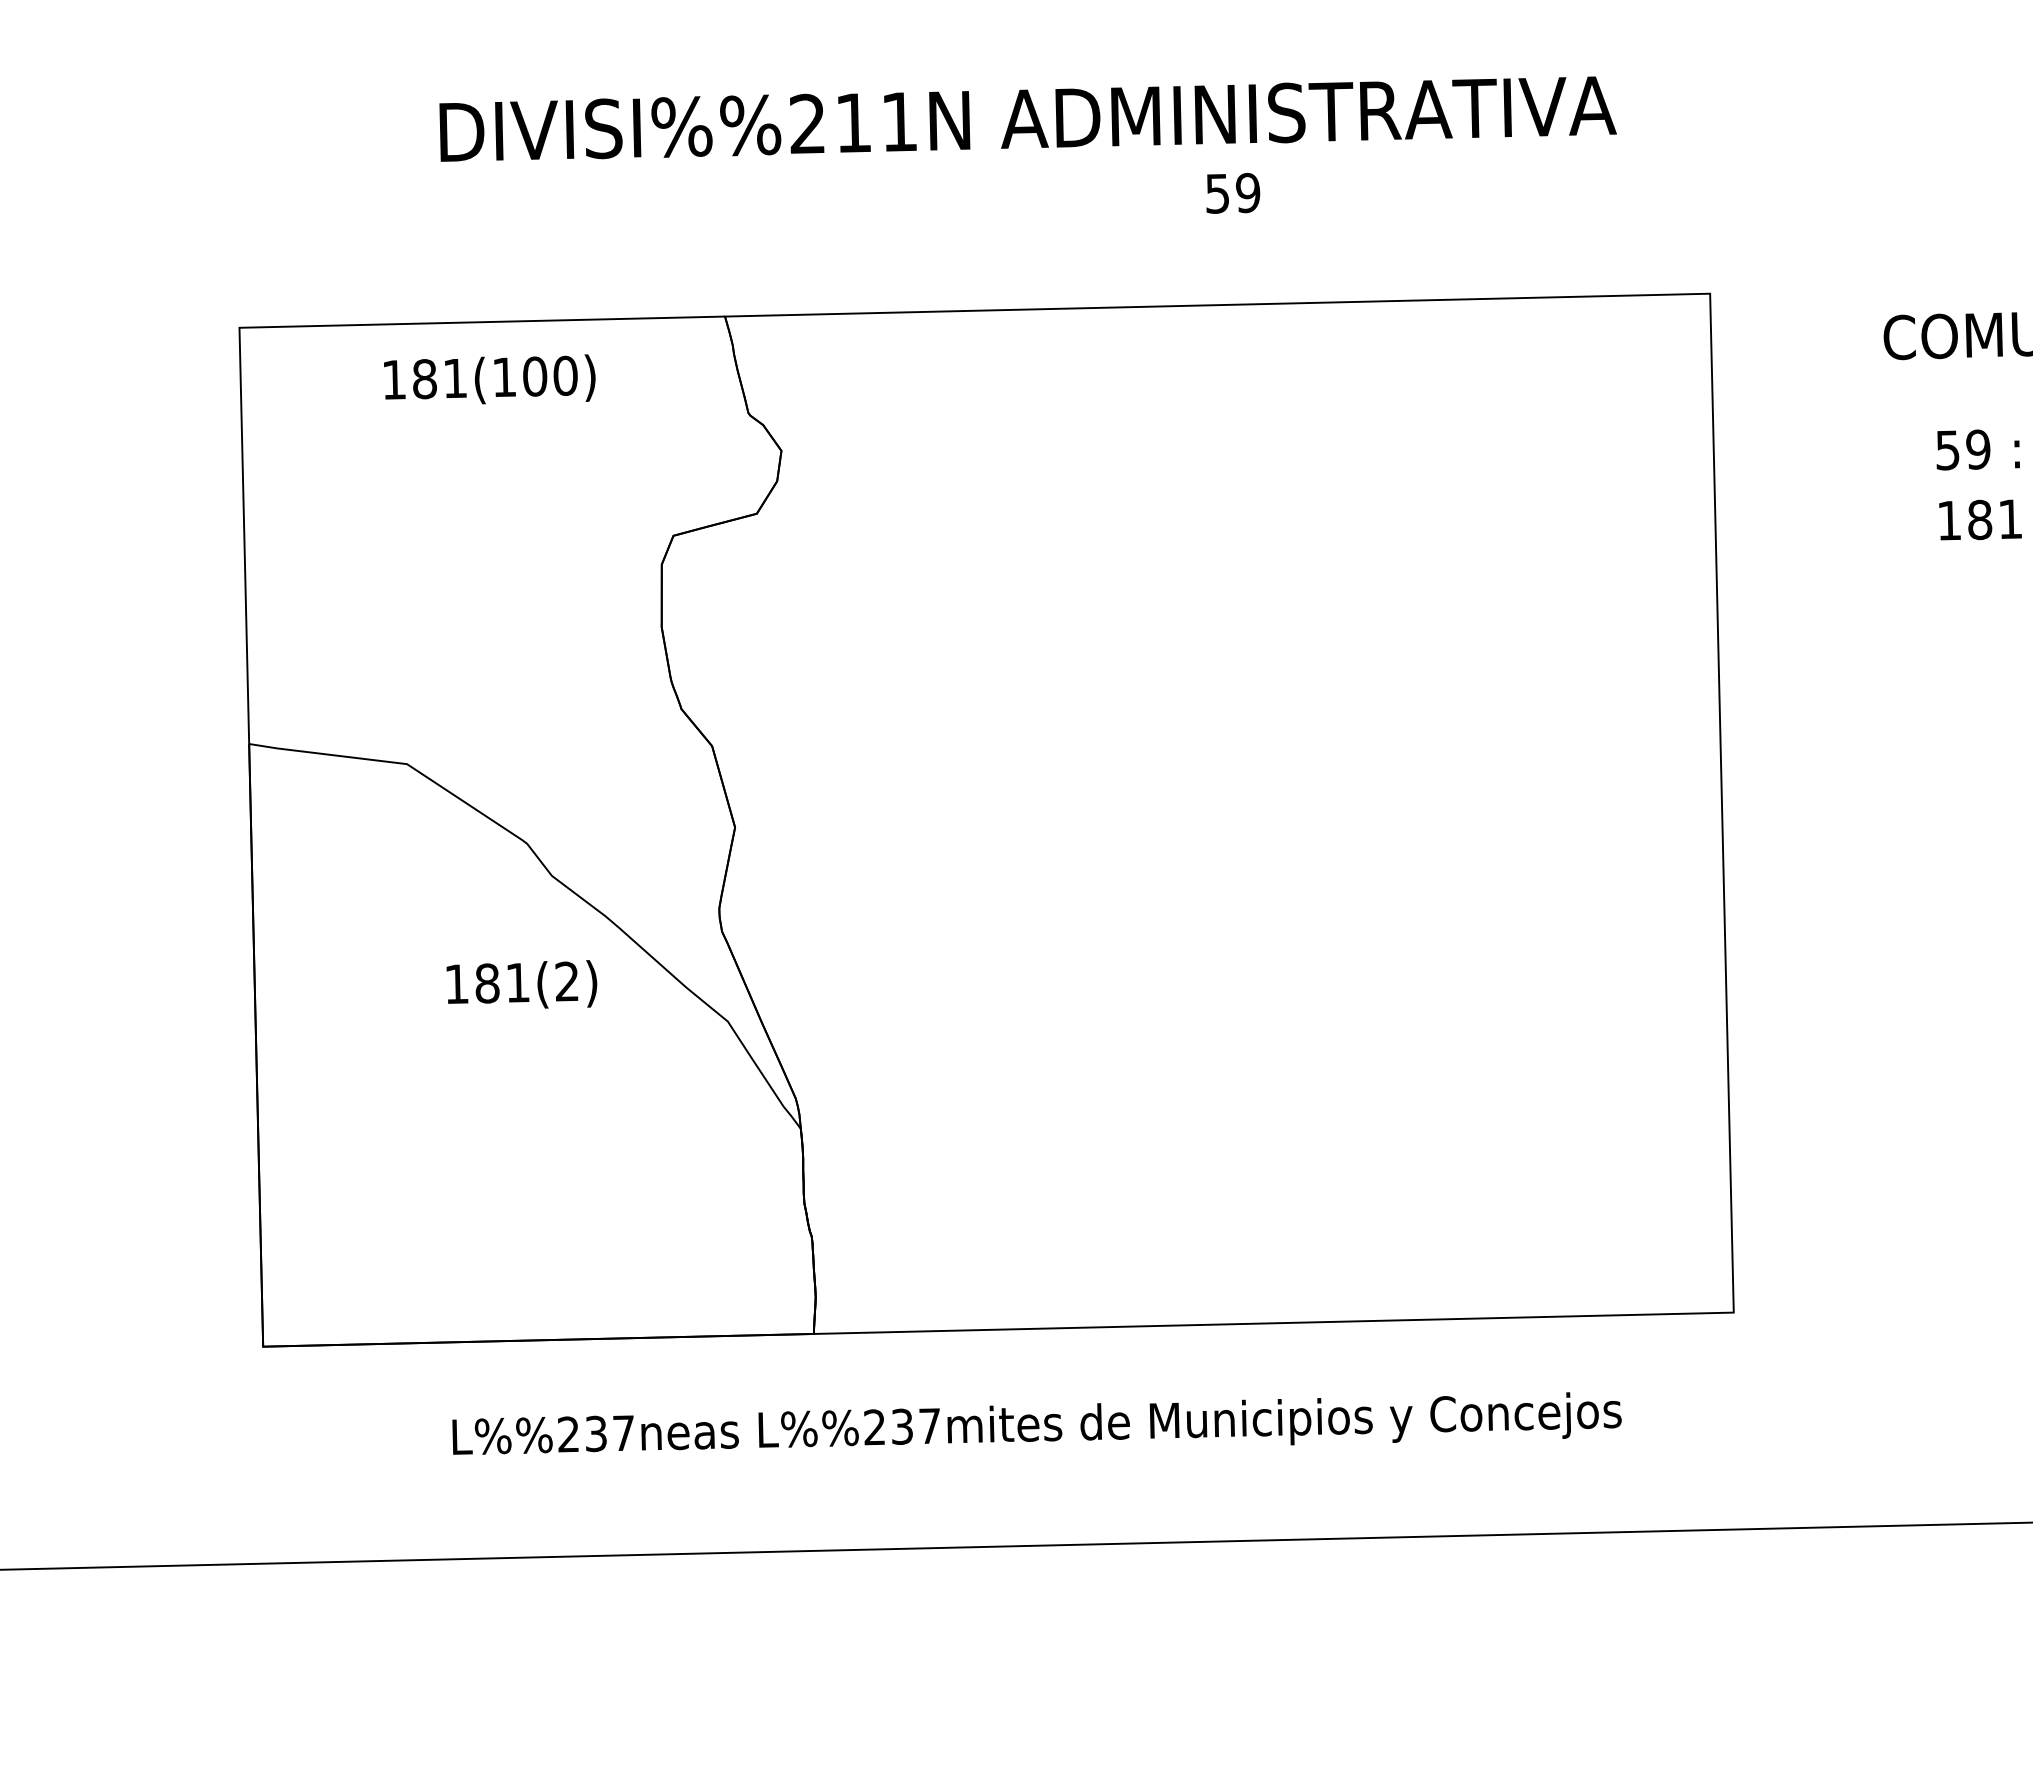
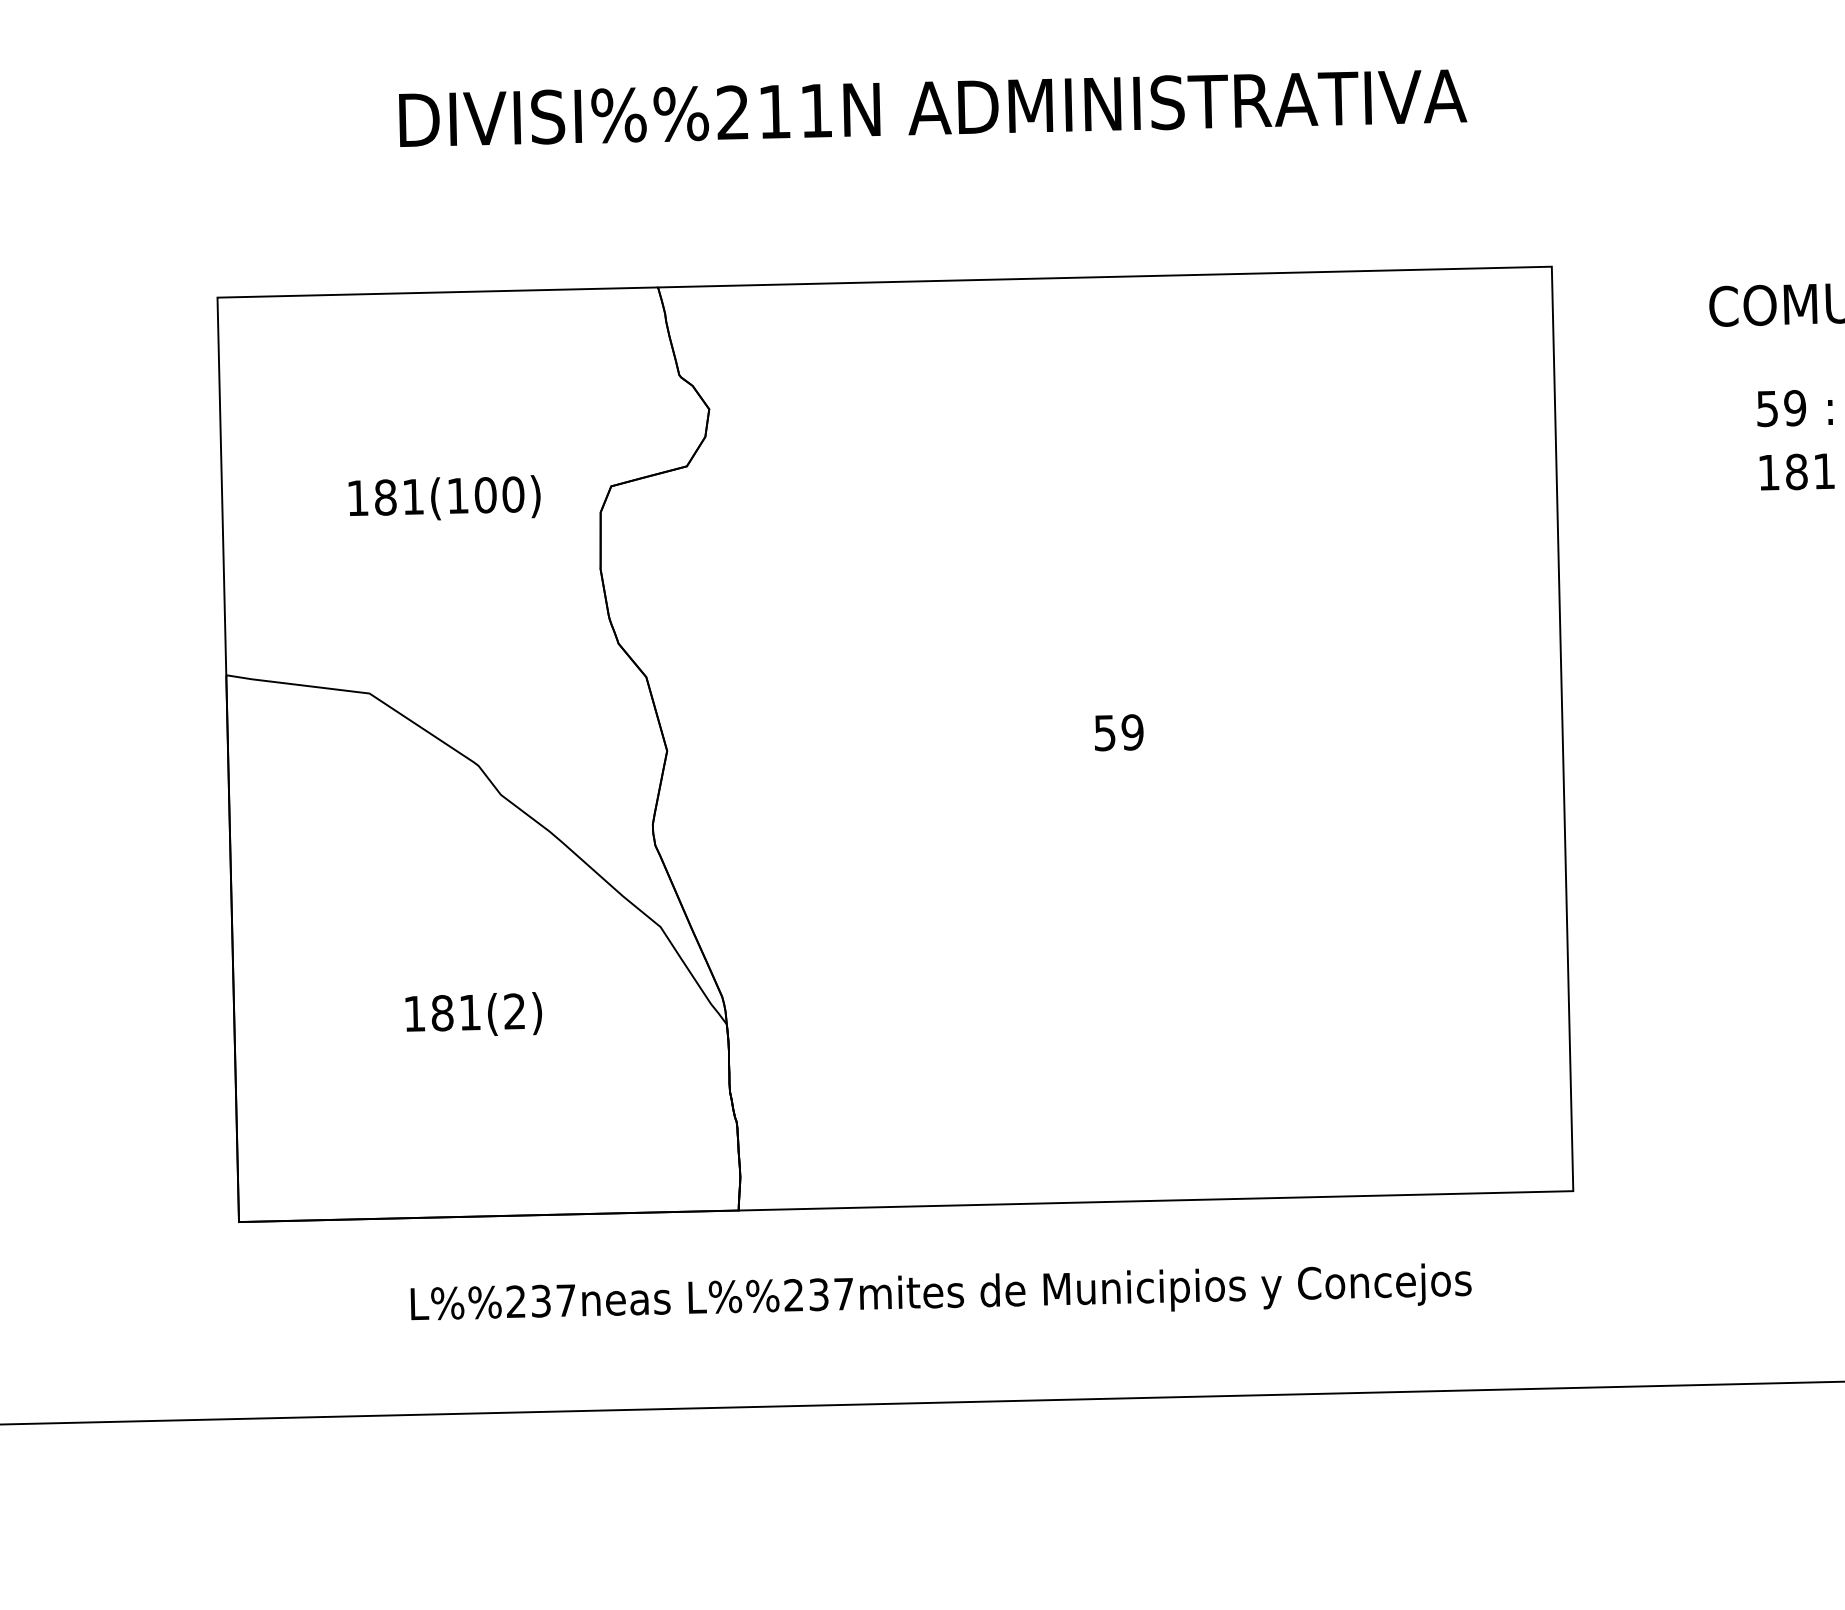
text: (1233, 193) -> (1119, 732), moved
text: (489, 379) -> (444, 497), moved
text: (521, 984) -> (473, 1014), moved

